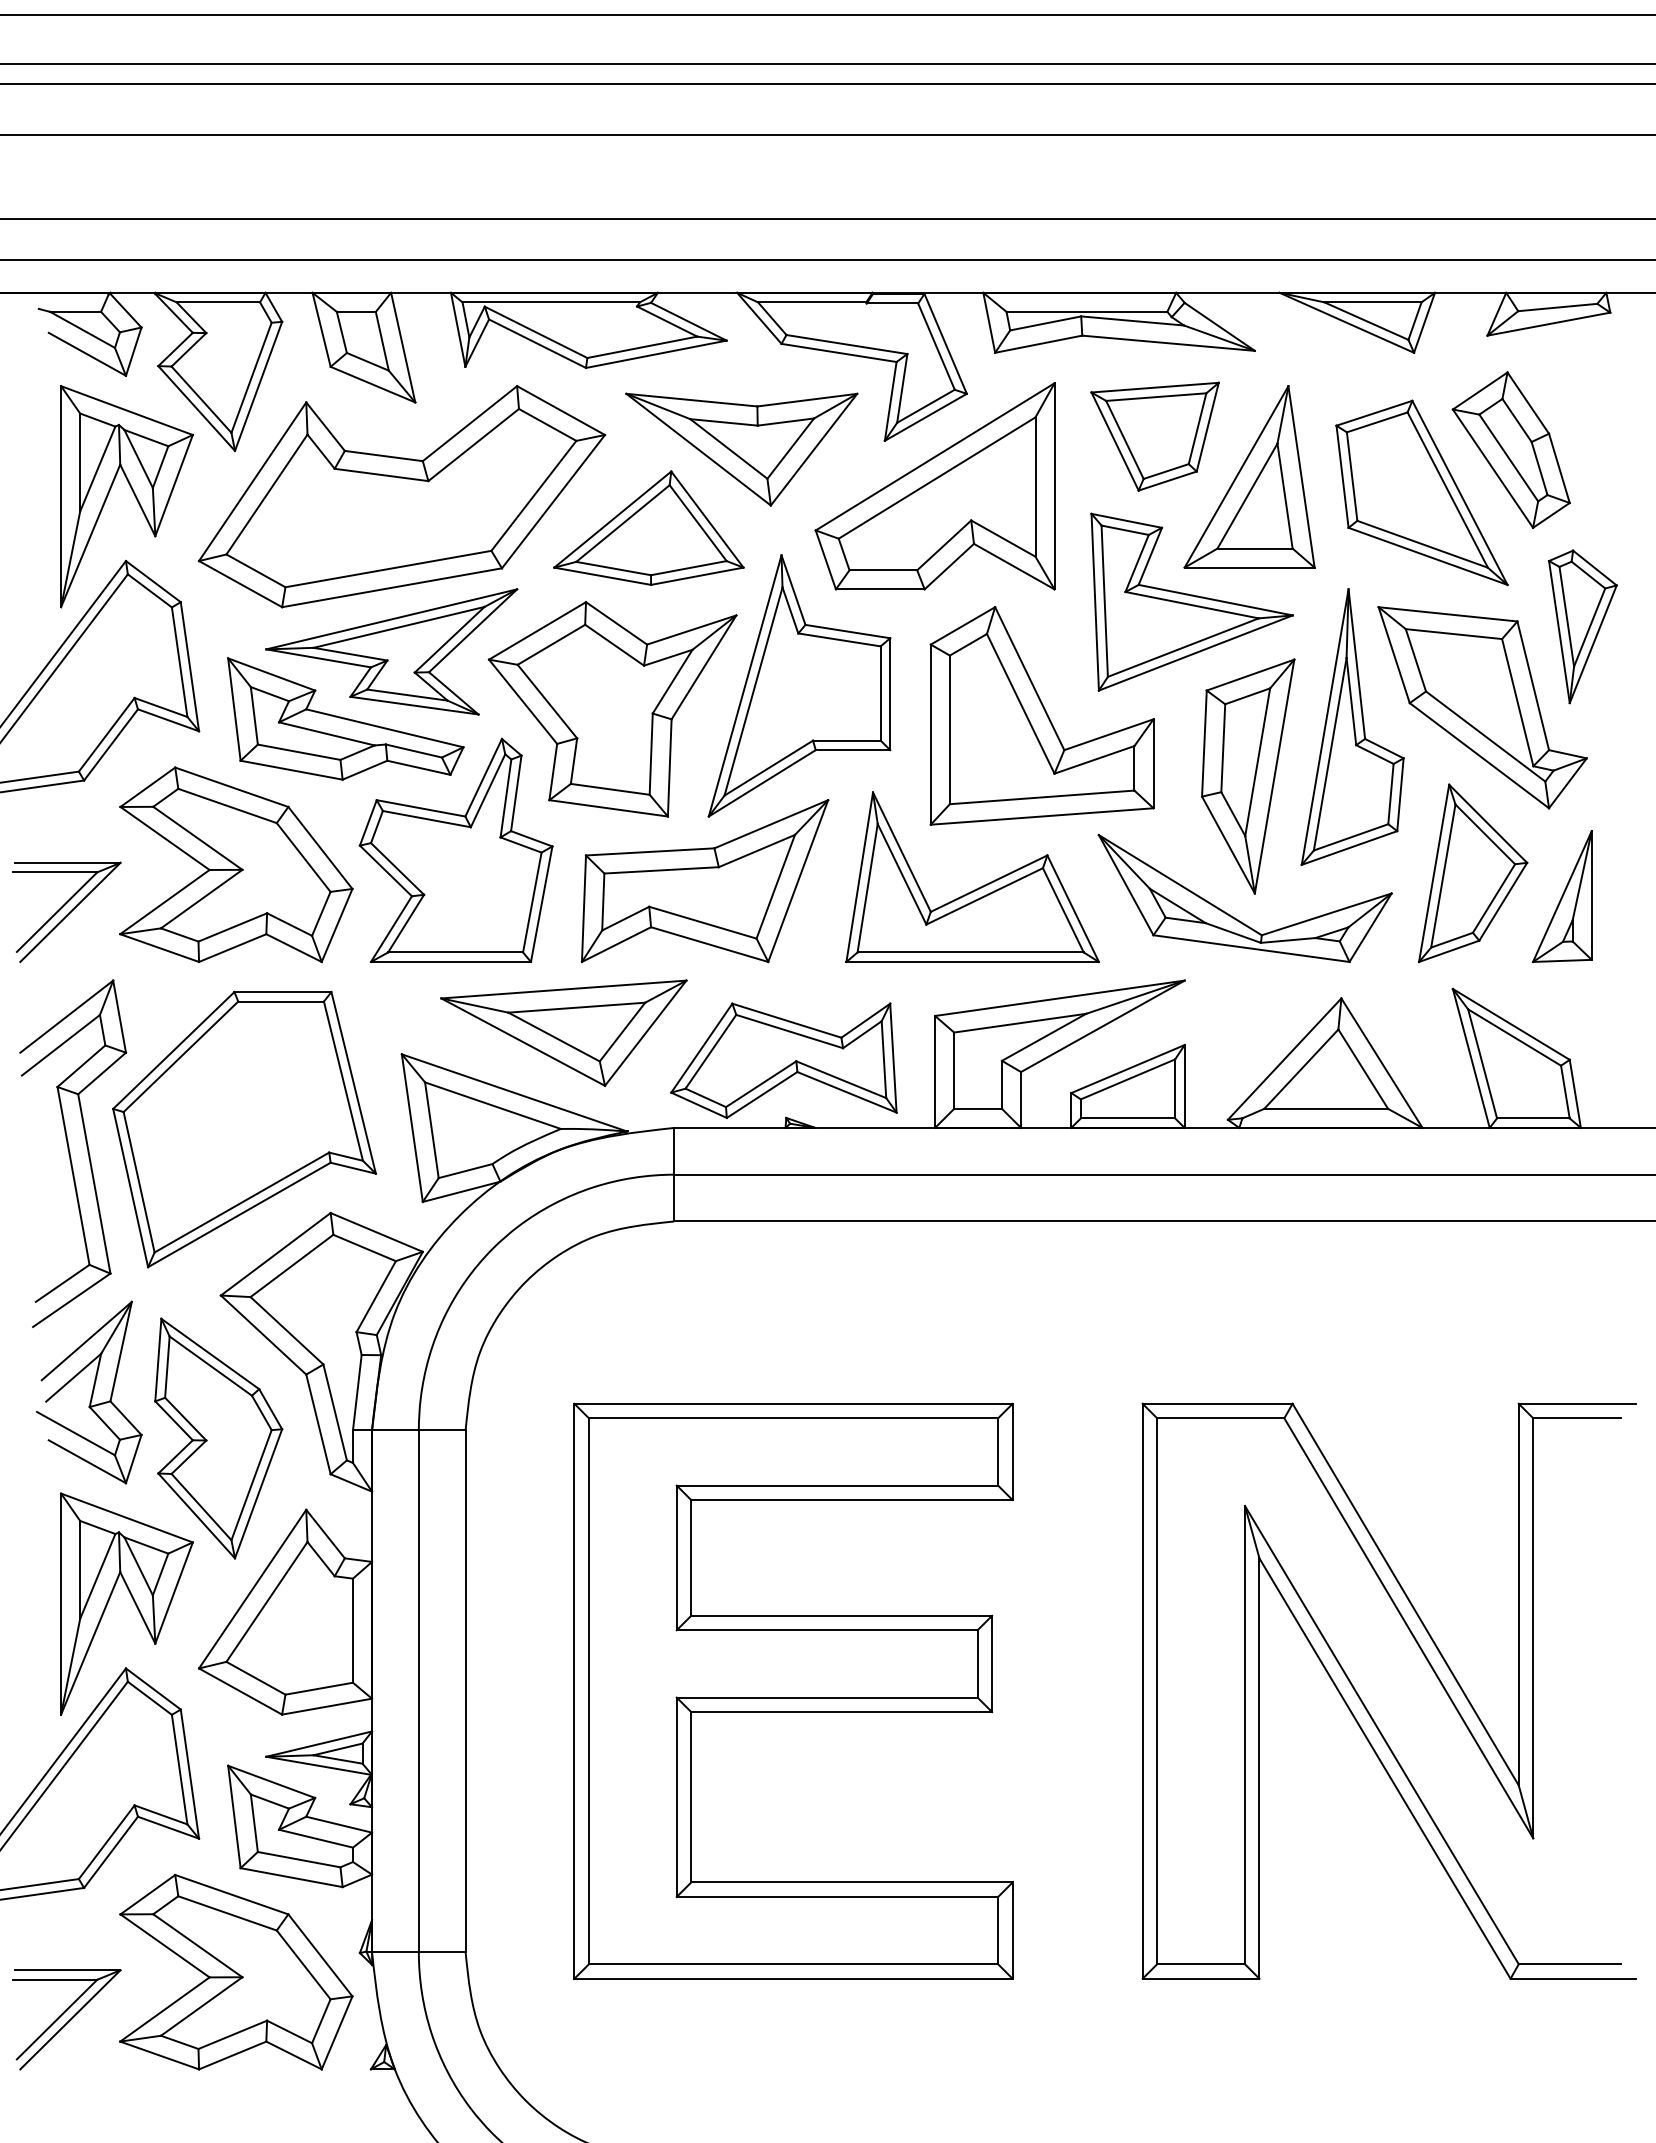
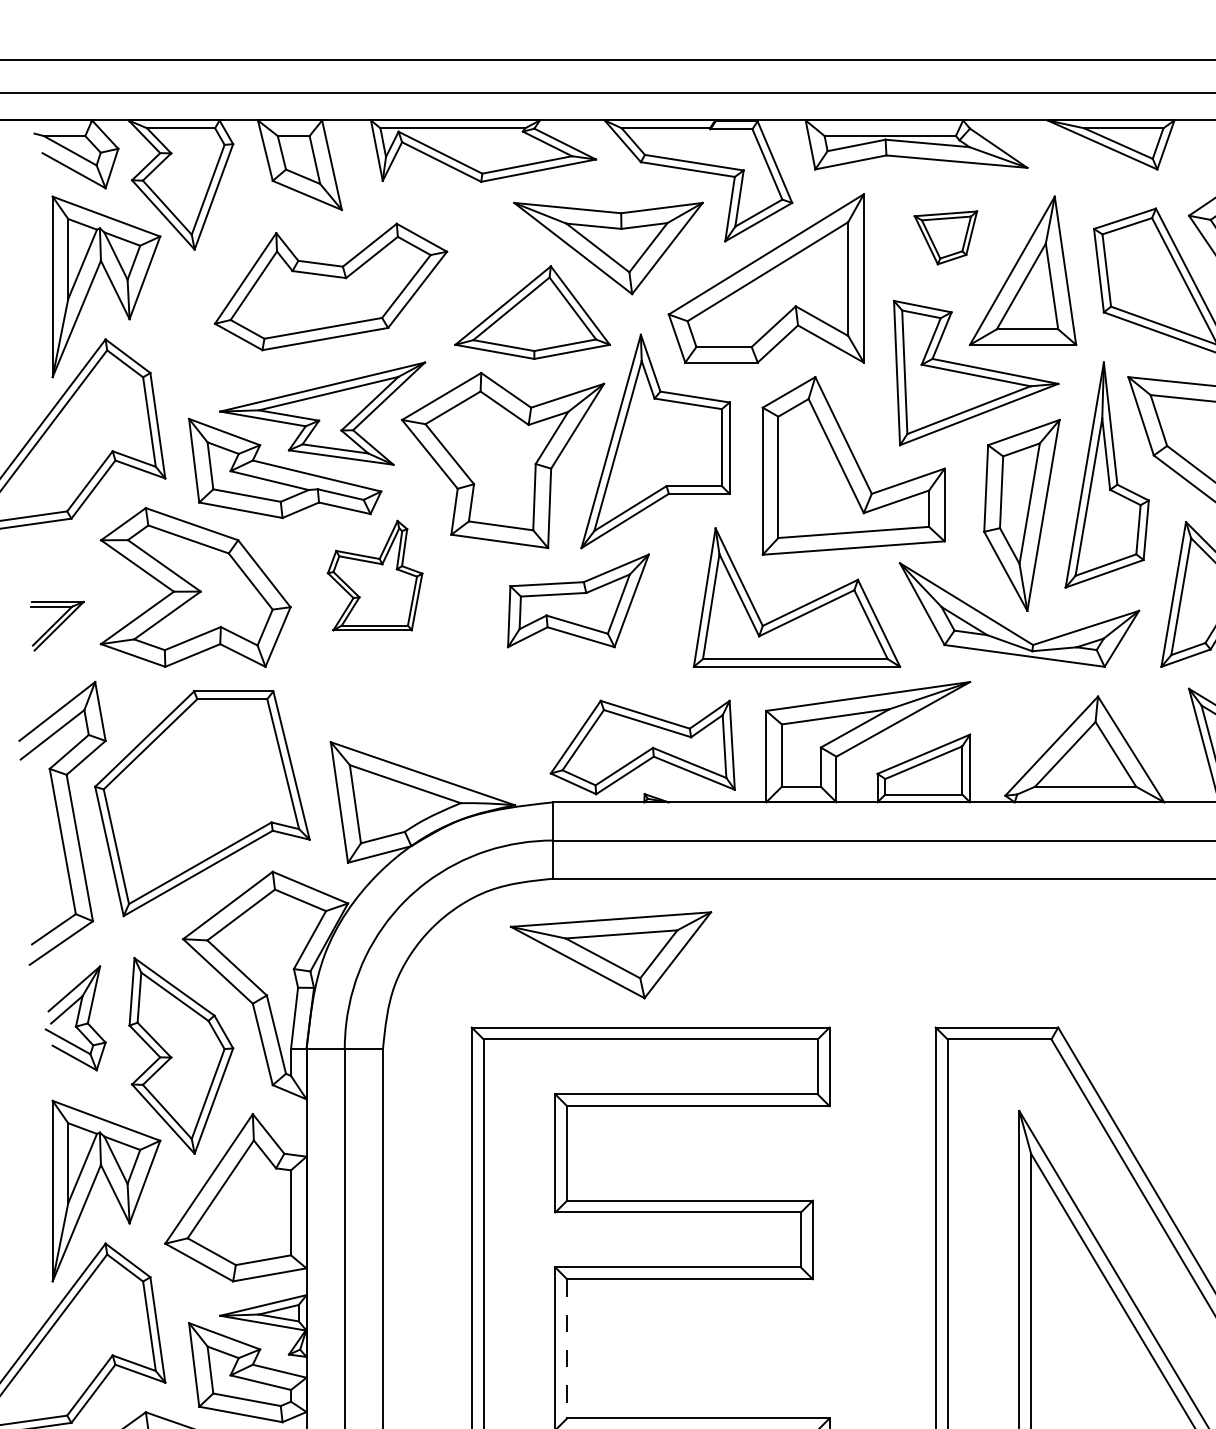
part: (1154, 436) -> (945, 237), size x0.6
part: (401, 496) -> (330, 286), size x0.7
part: (455, 849) -> (374, 574), size x0.6
part: (704, 881) -> (578, 601), size x0.7
part: (66, 911) -> (57, 625), size x0.6
part: (563, 1032) -> (610, 954), moved
part: (89, 1392) -> (75, 1018), size x0.7
line: (691, 1797) -> (567, 1349), solid -> dashed

